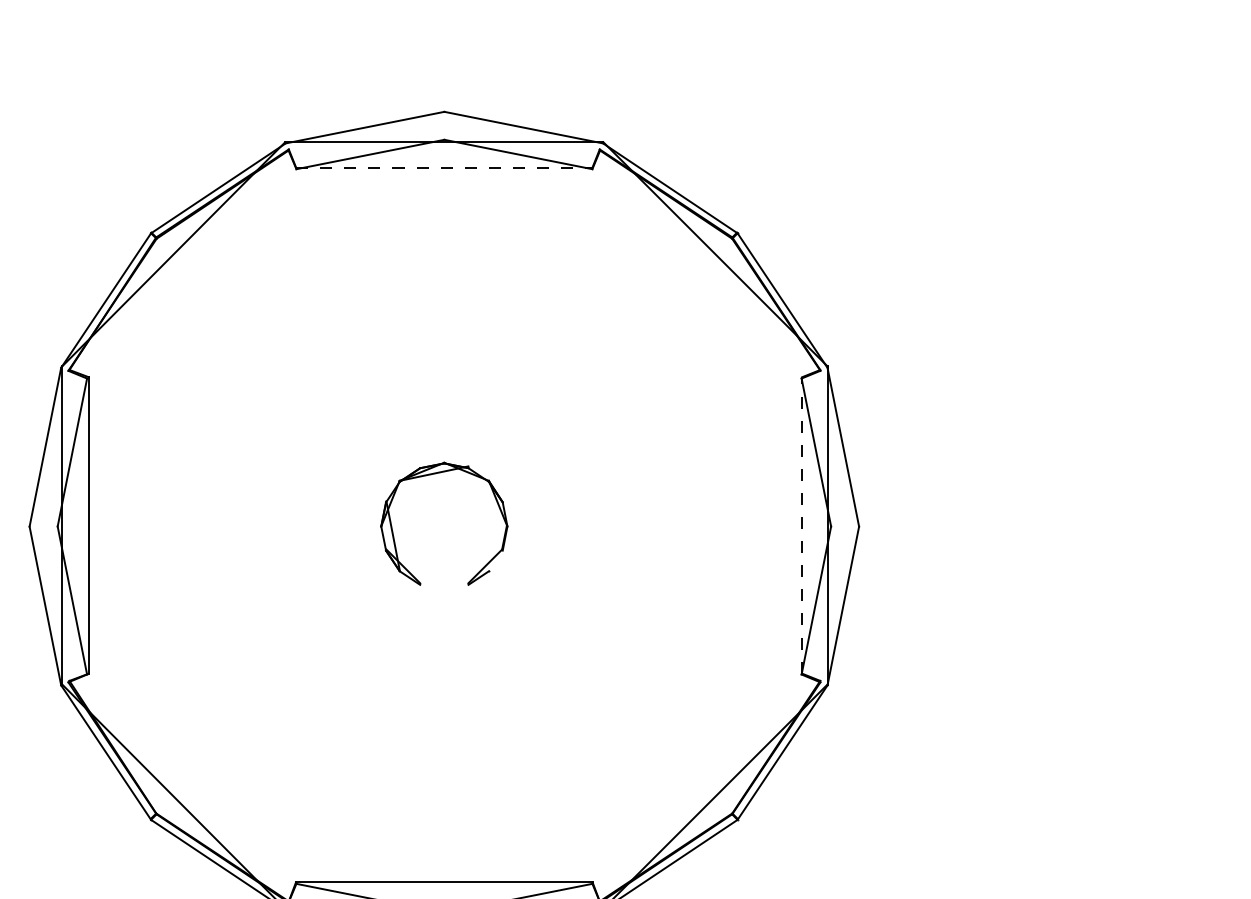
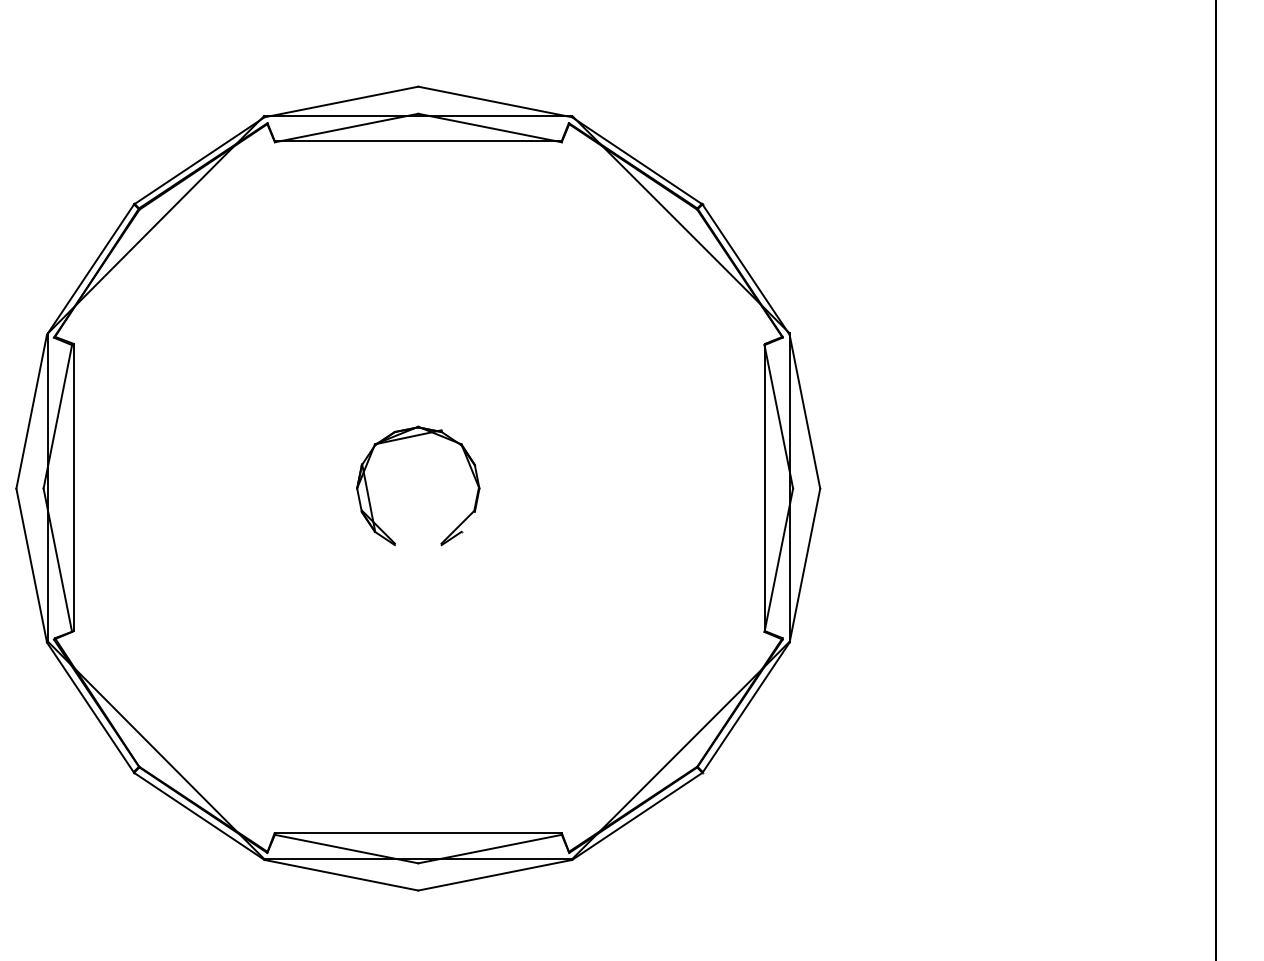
line: (444, 167) -> (418, 140), dashed -> solid
line: (802, 525) -> (765, 487), dashed -> solid

